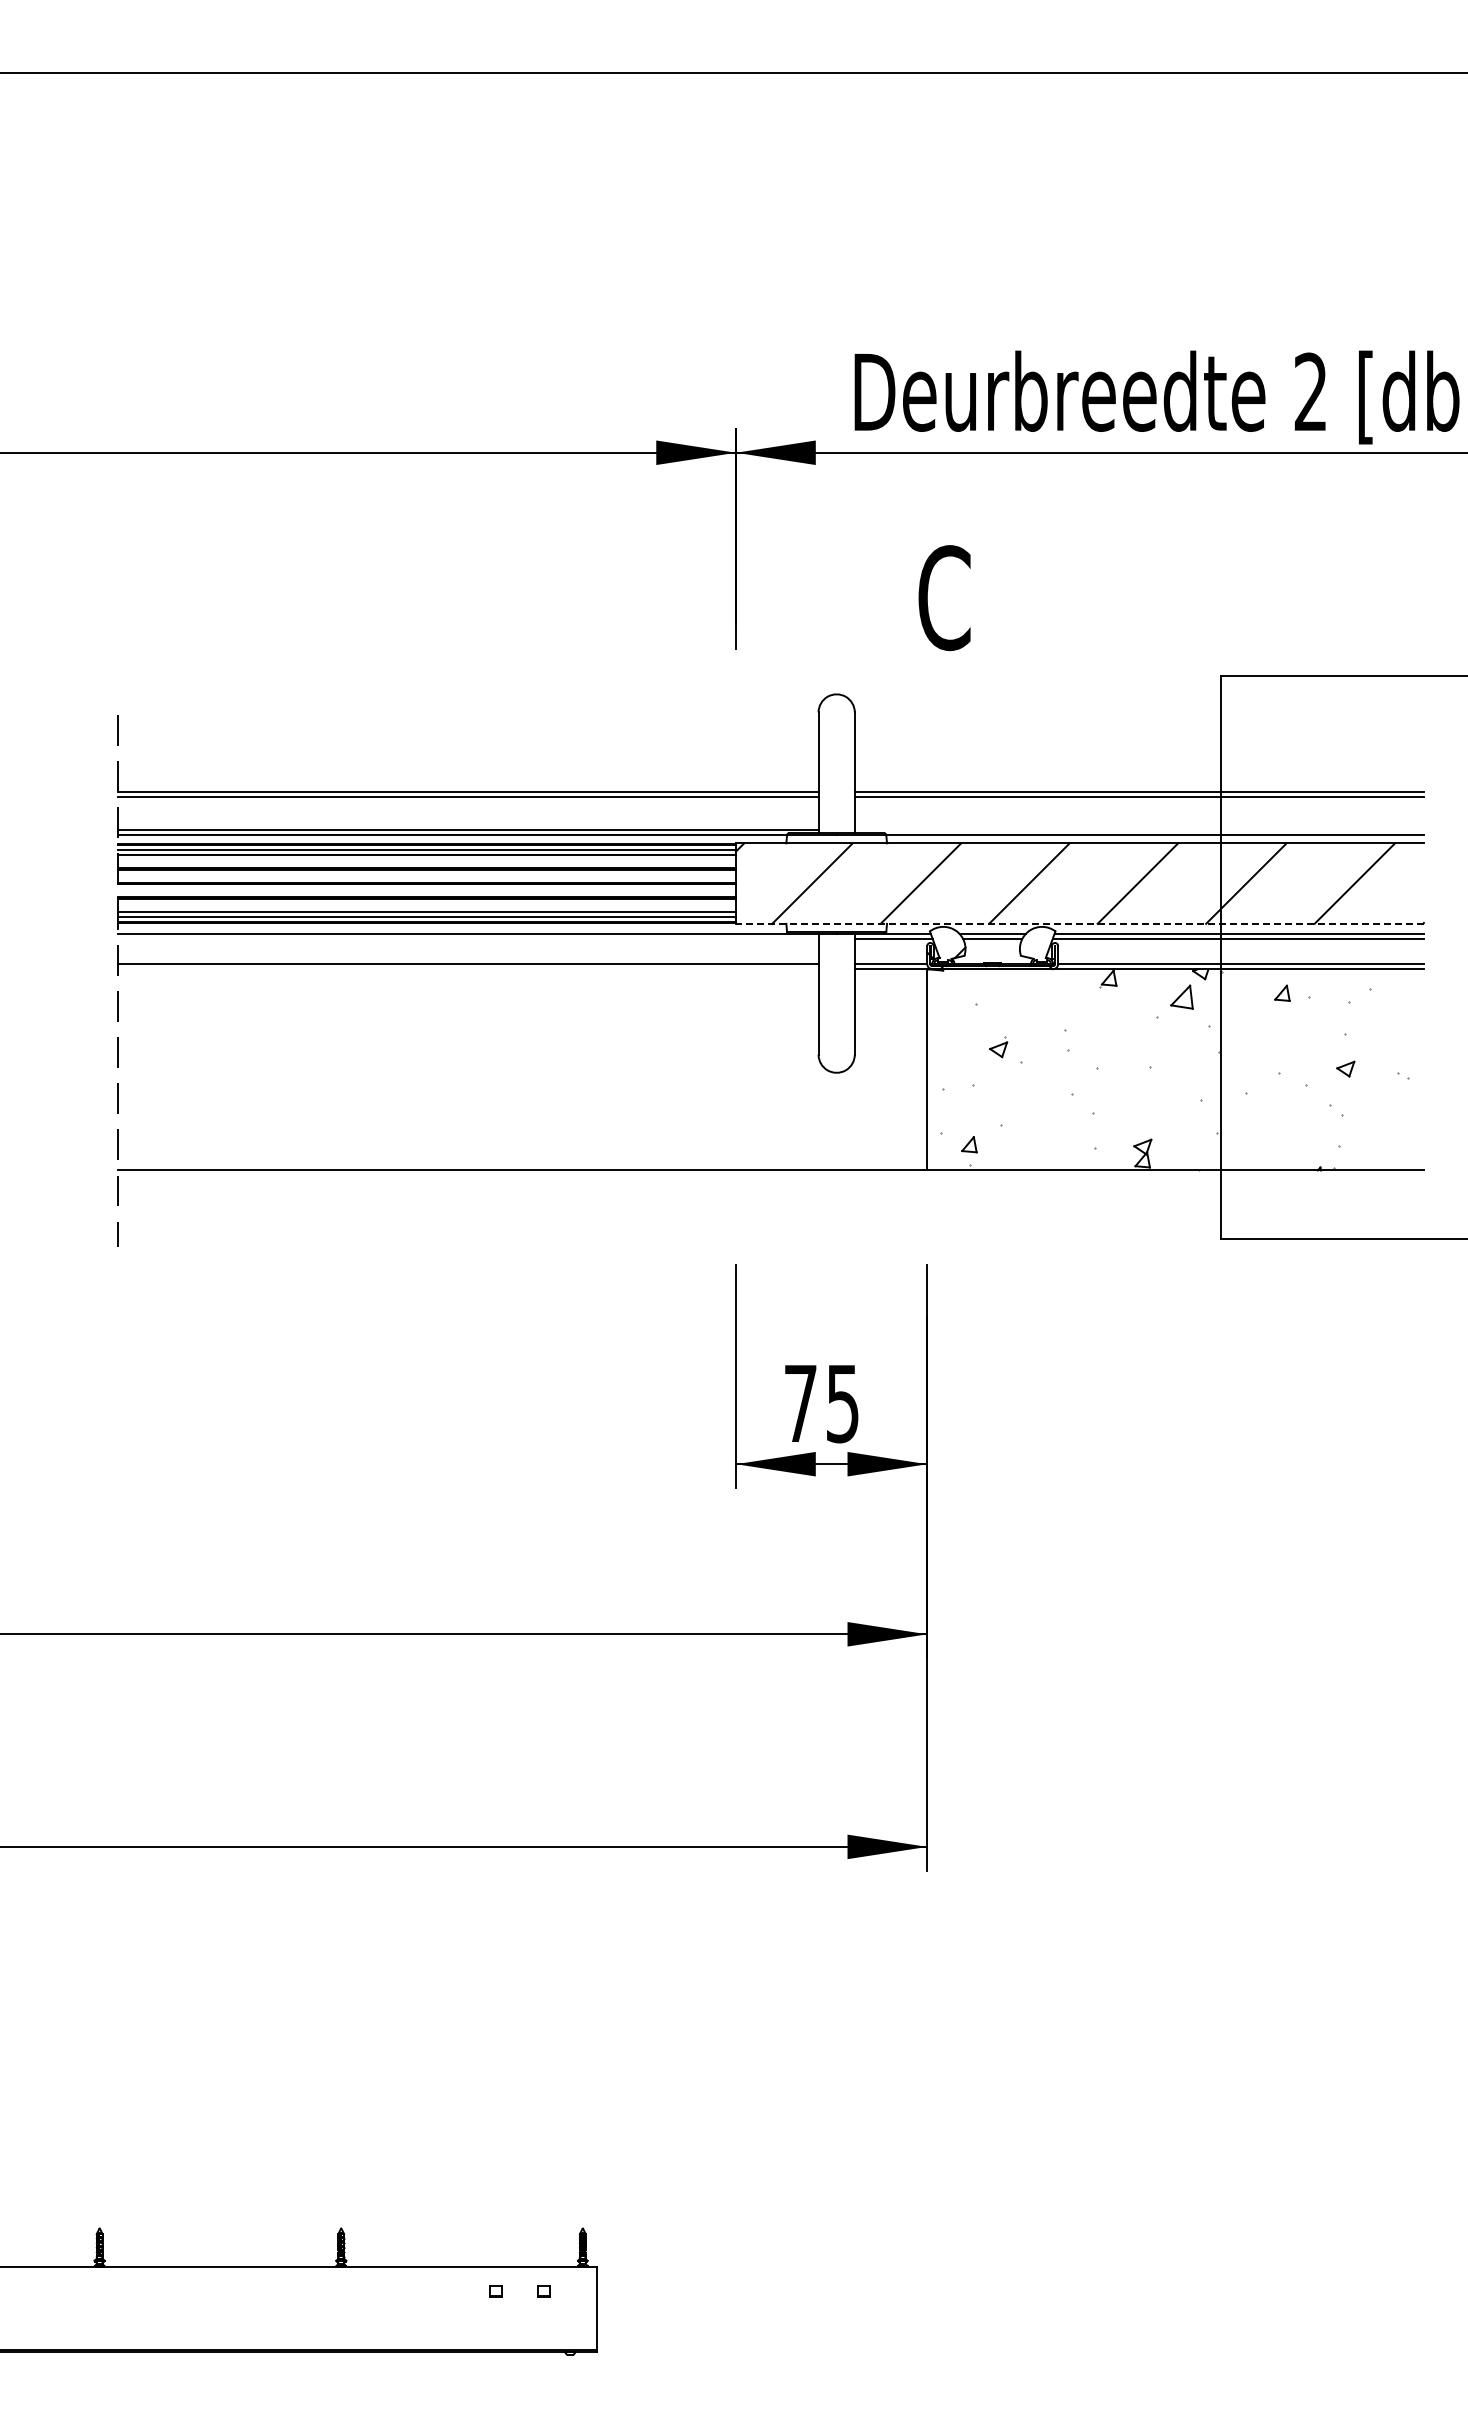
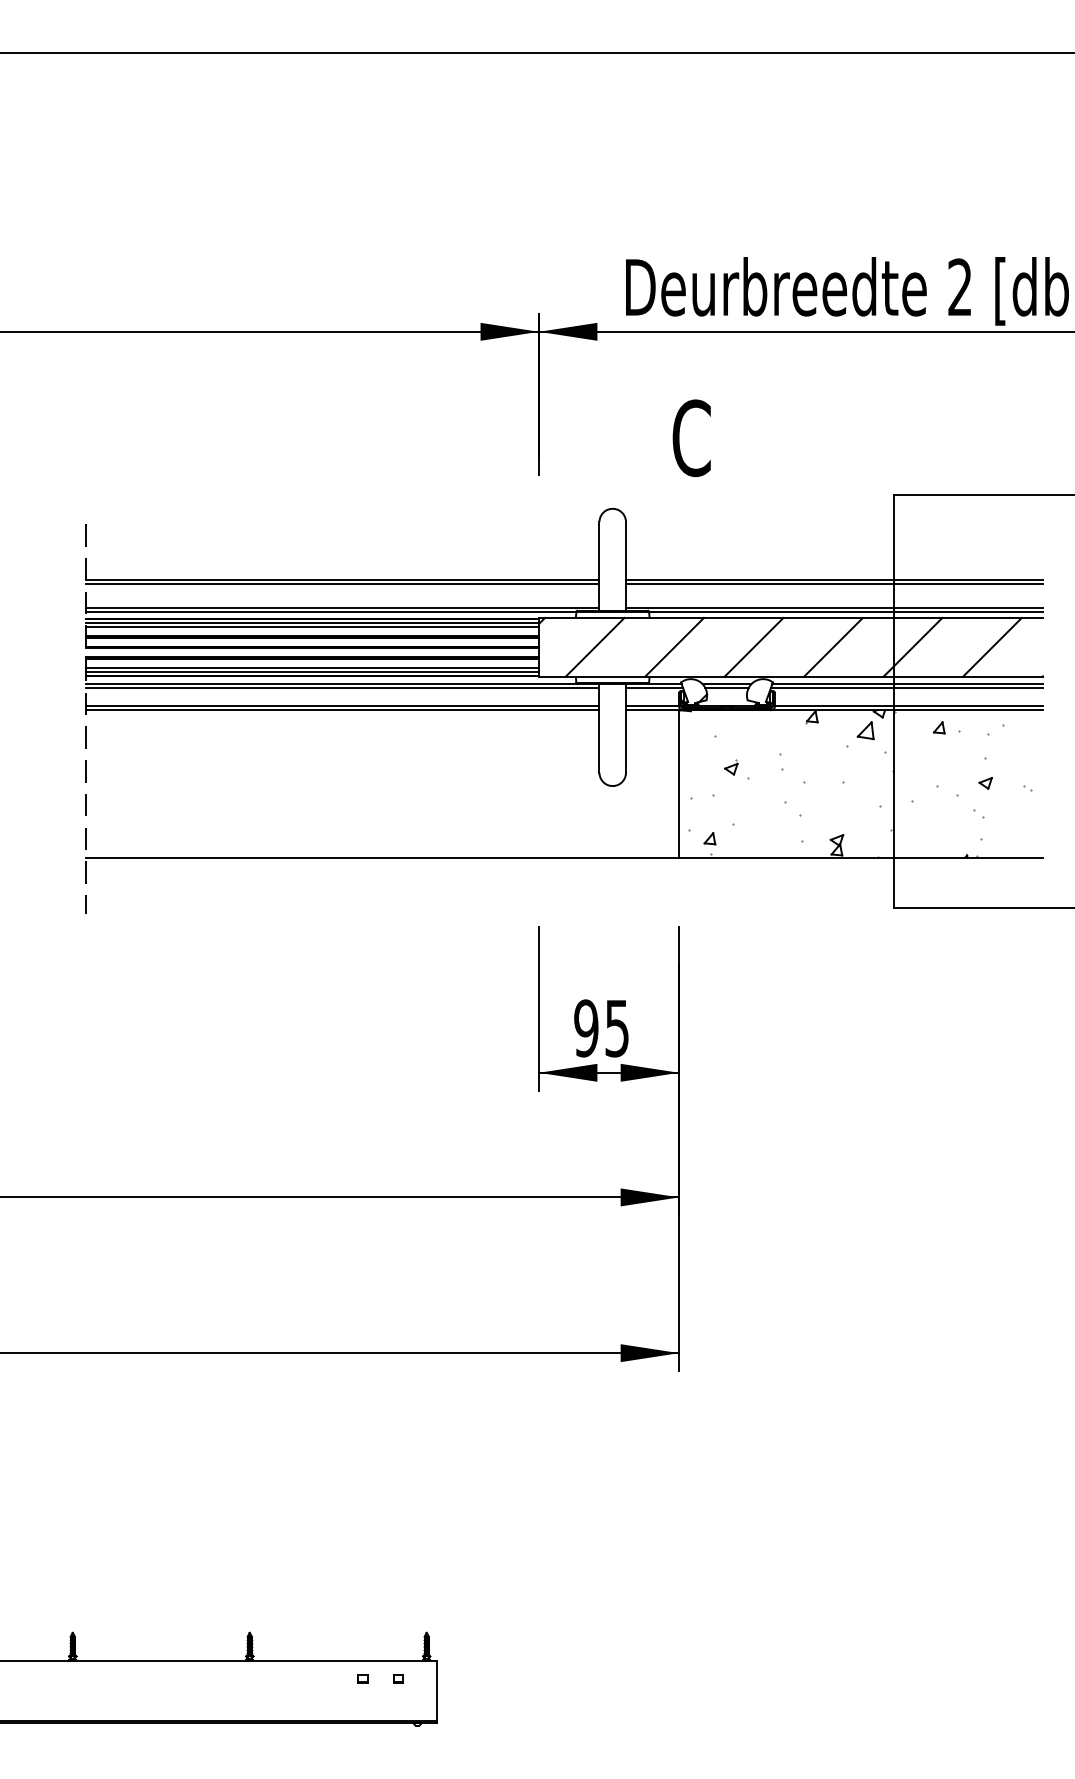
line: (1138, 830) -> (833, 608), added
line: (1079, 923) -> (790, 676), dashed -> solid
line: (467, 938) -> (342, 687), added
line: (467, 969) -> (342, 710), added
text: (800, 1403) -> (586, 1028), 75 -> 95

